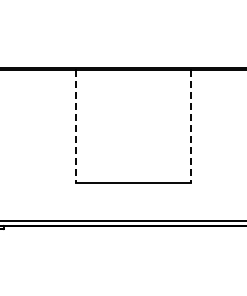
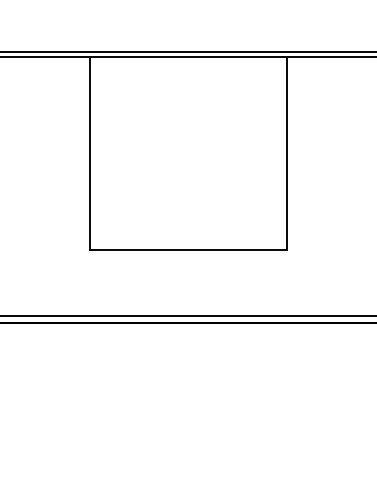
line: (76, 127) -> (90, 155), dashed -> solid
line: (191, 127) -> (287, 155), dashed -> solid

